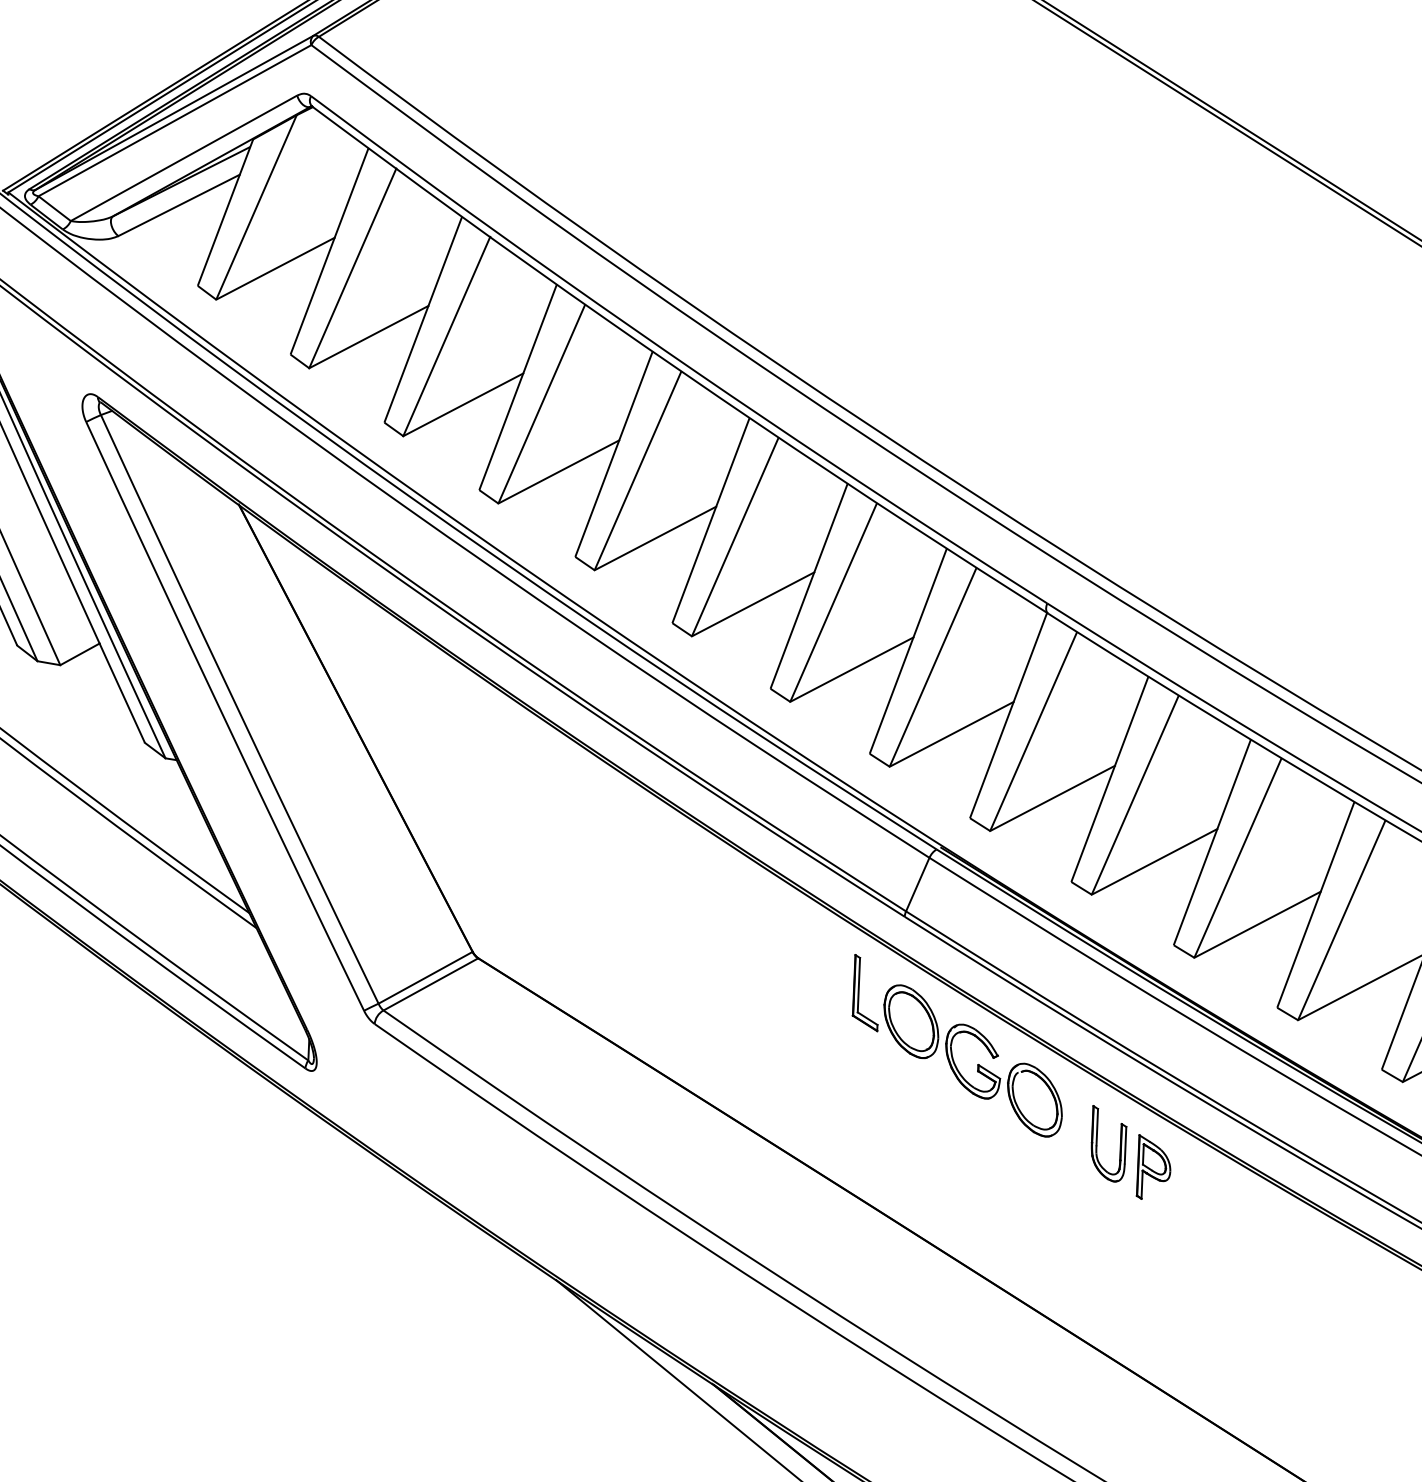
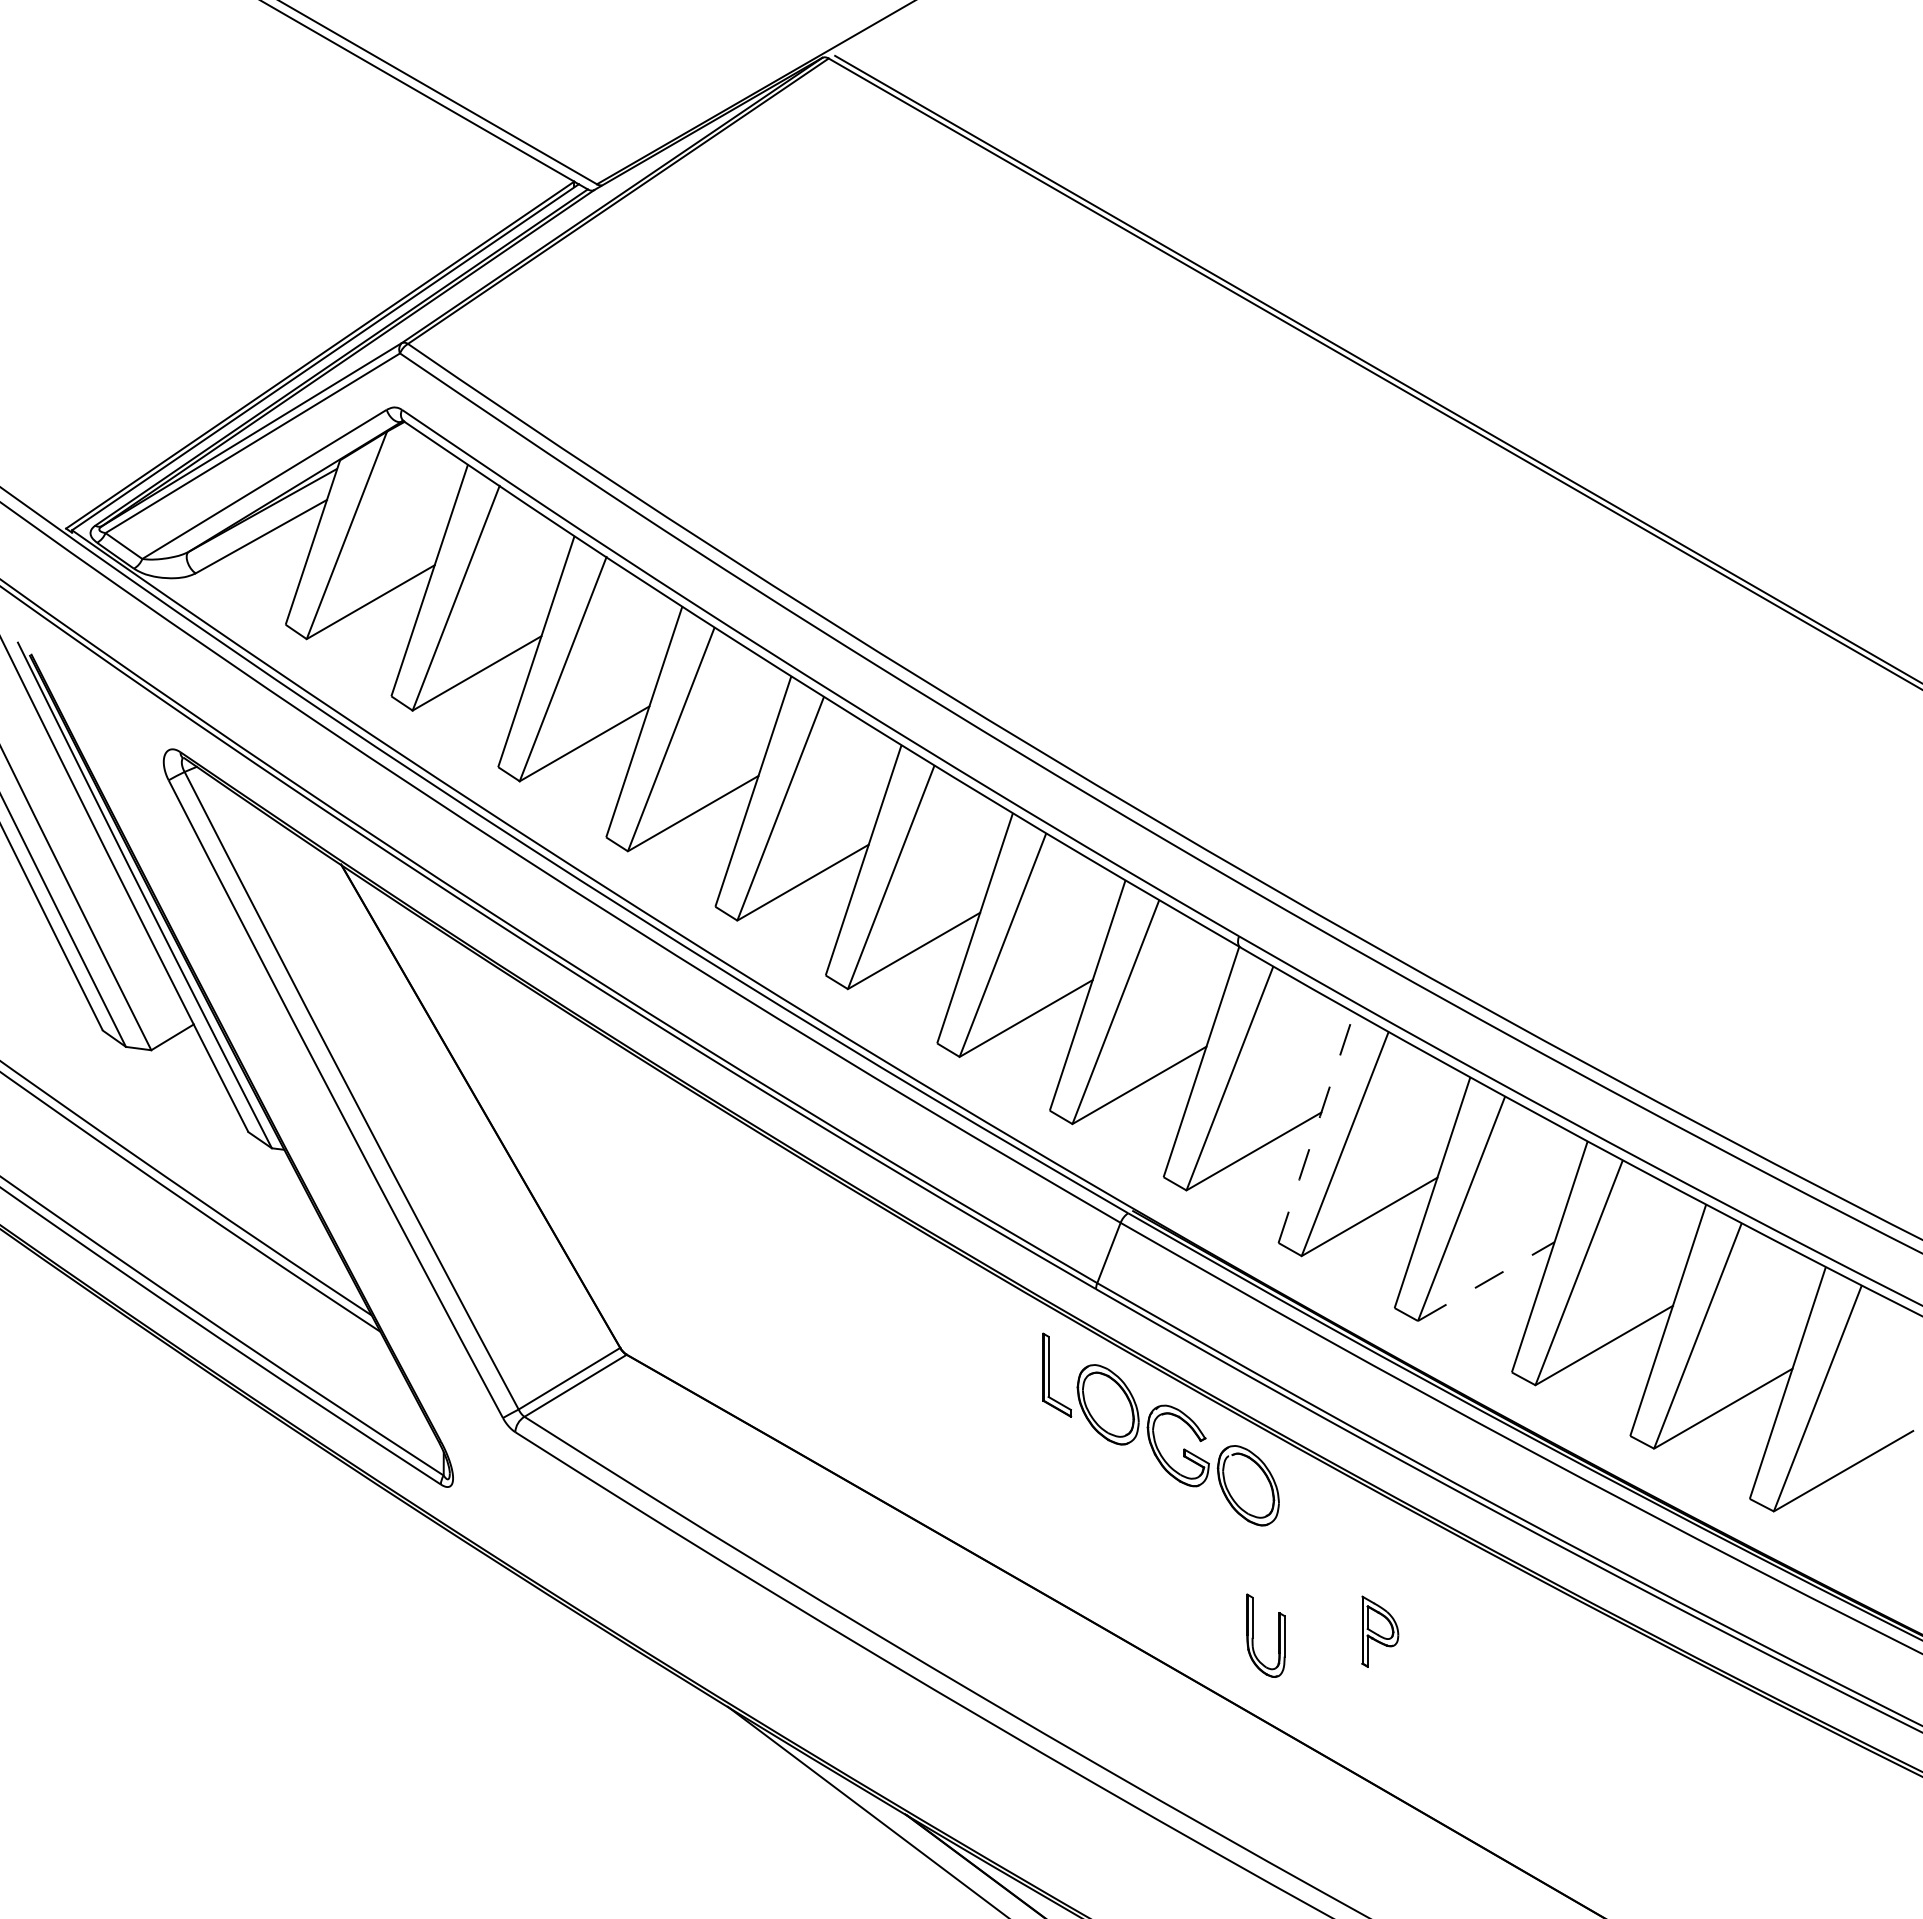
line: (1110, 779) -> (1316, 1127), solid -> dashed
line: (1257, 924) -> (1486, 1281), solid -> dashed
part: (1097, 1143) -> (1253, 1635), moved
part: (1154, 1167) -> (1380, 1631), moved

